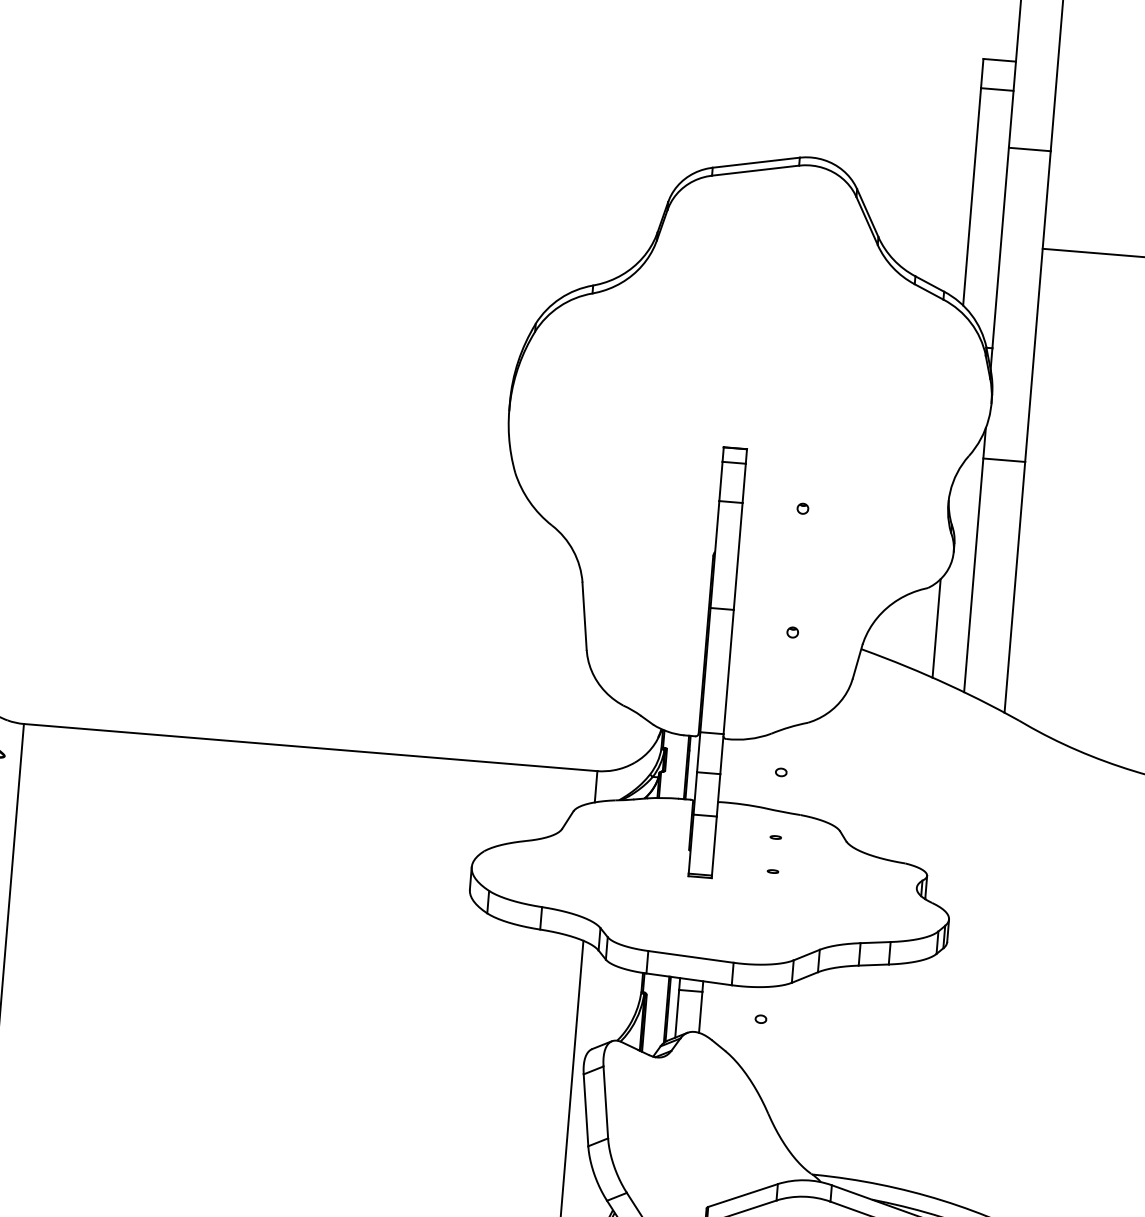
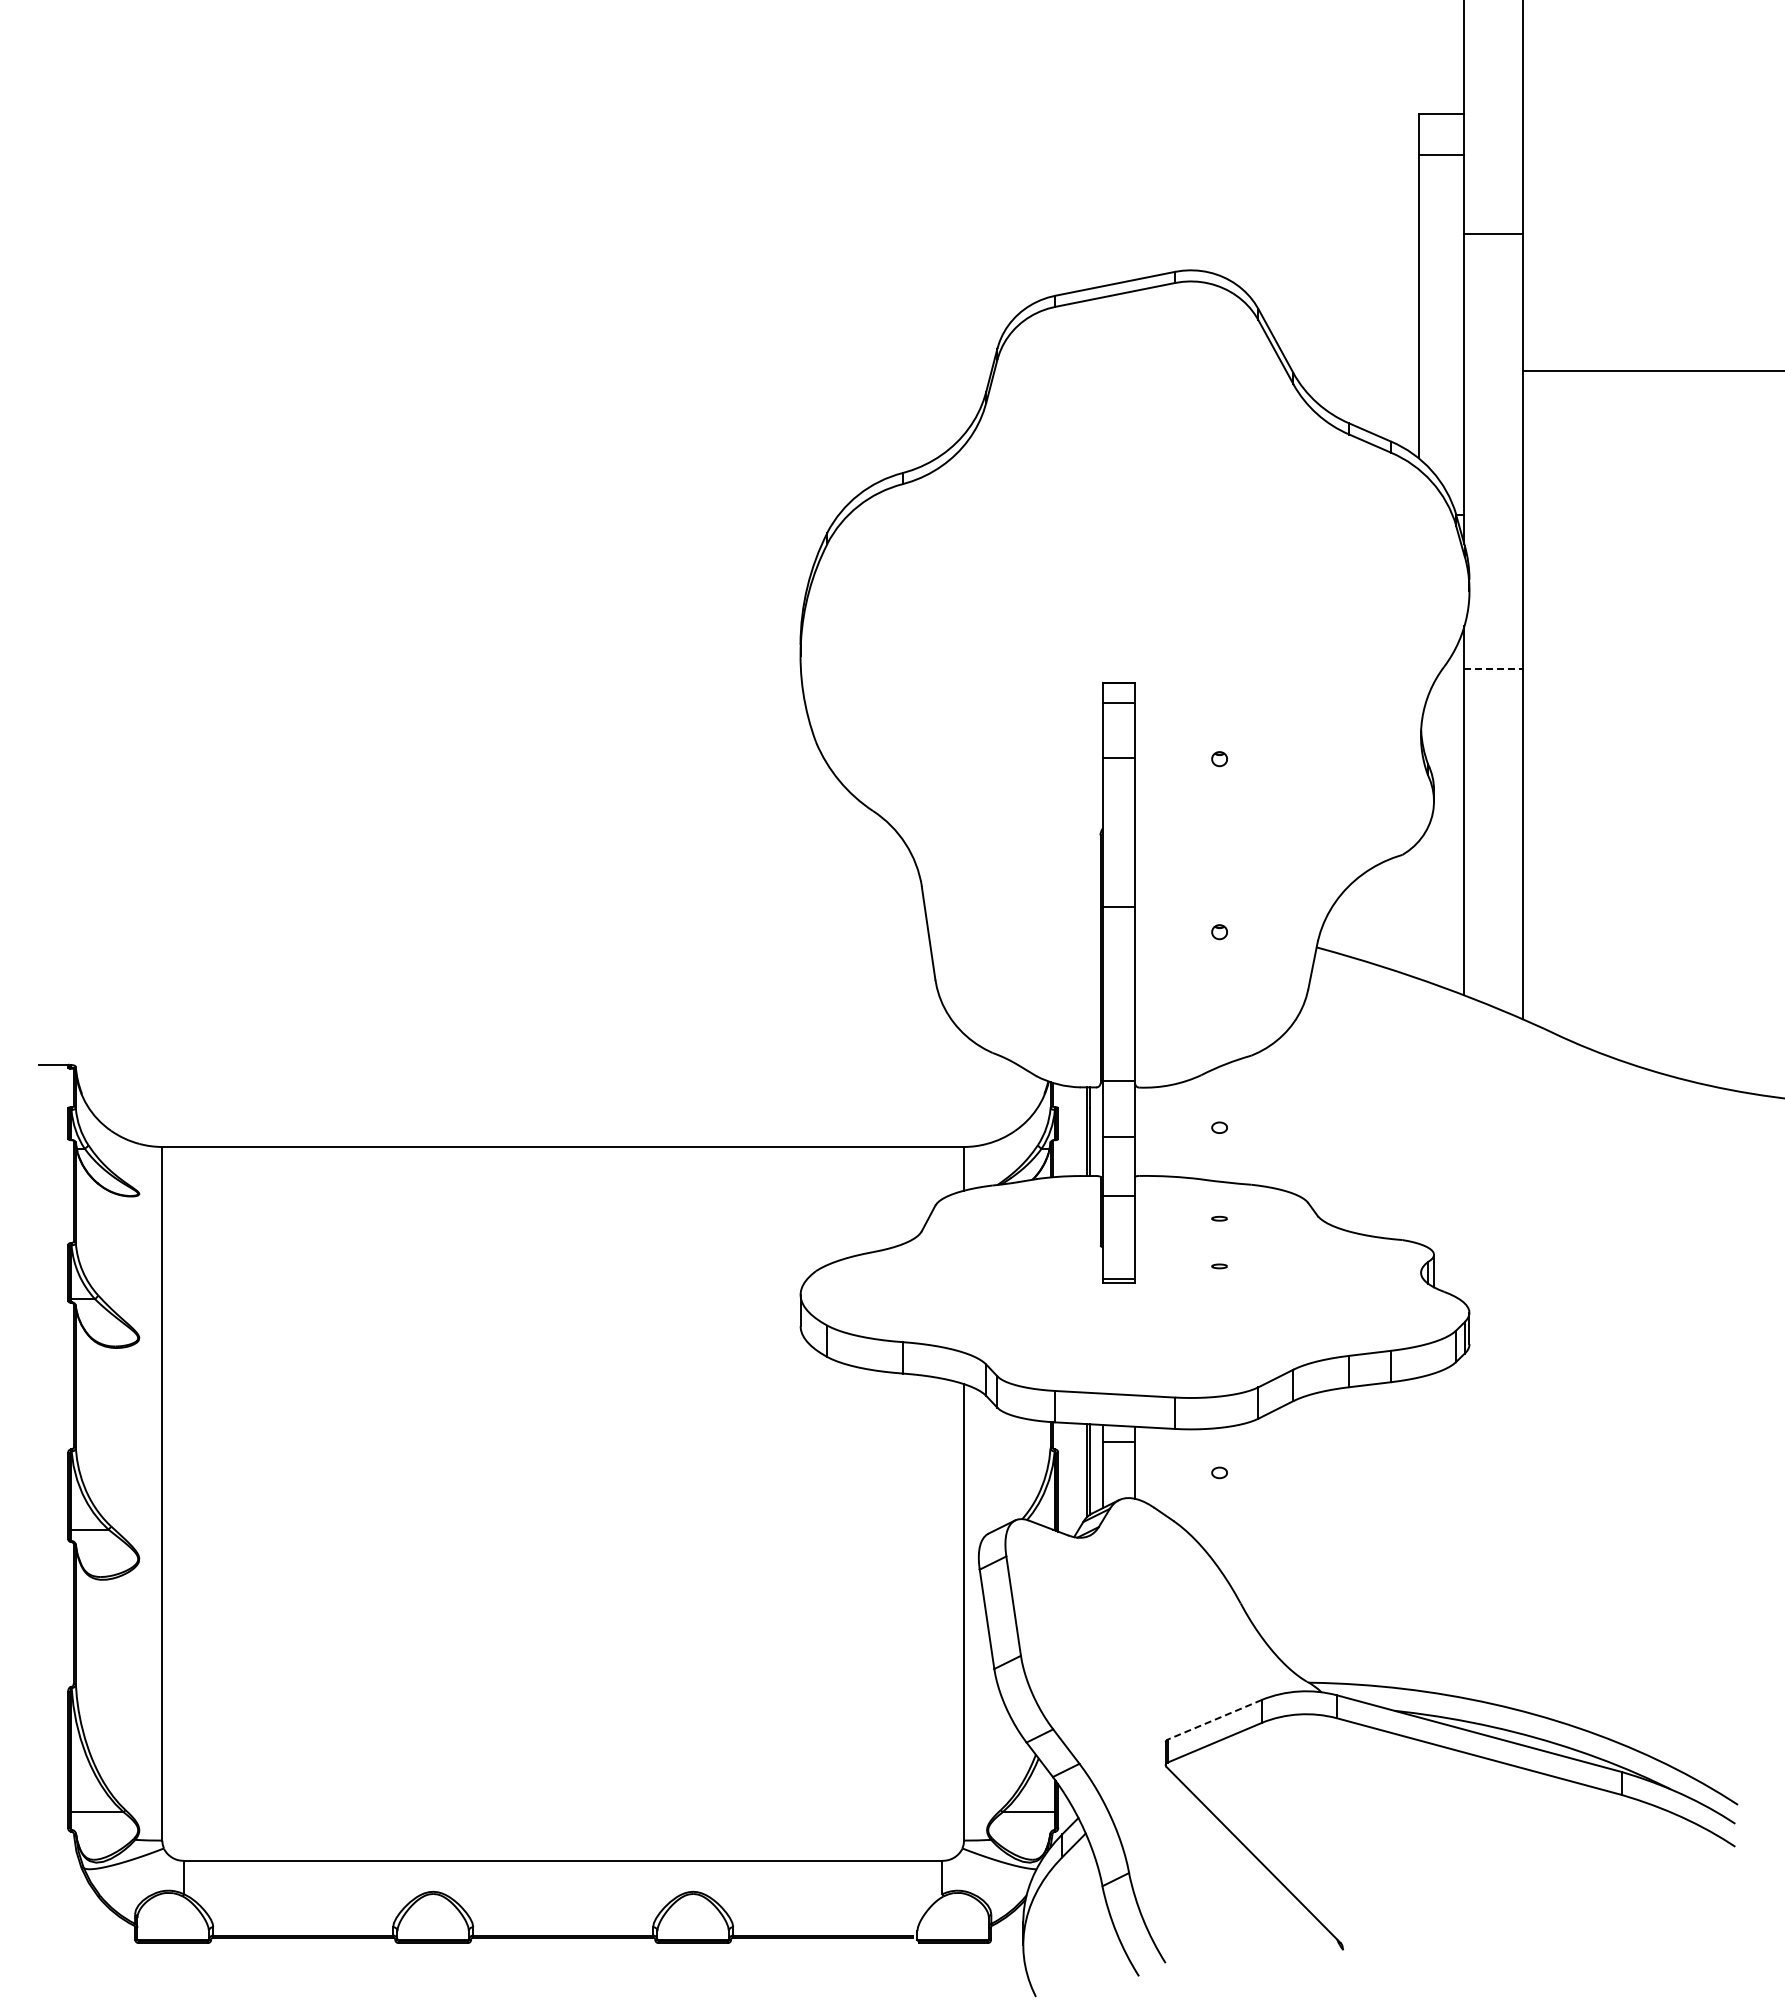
line: (1004, 460) -> (1494, 668), solid -> dashed
line: (936, 628) -> (1418, 909), removed
line: (742, 1195) -> (1214, 1719), solid -> dashed

